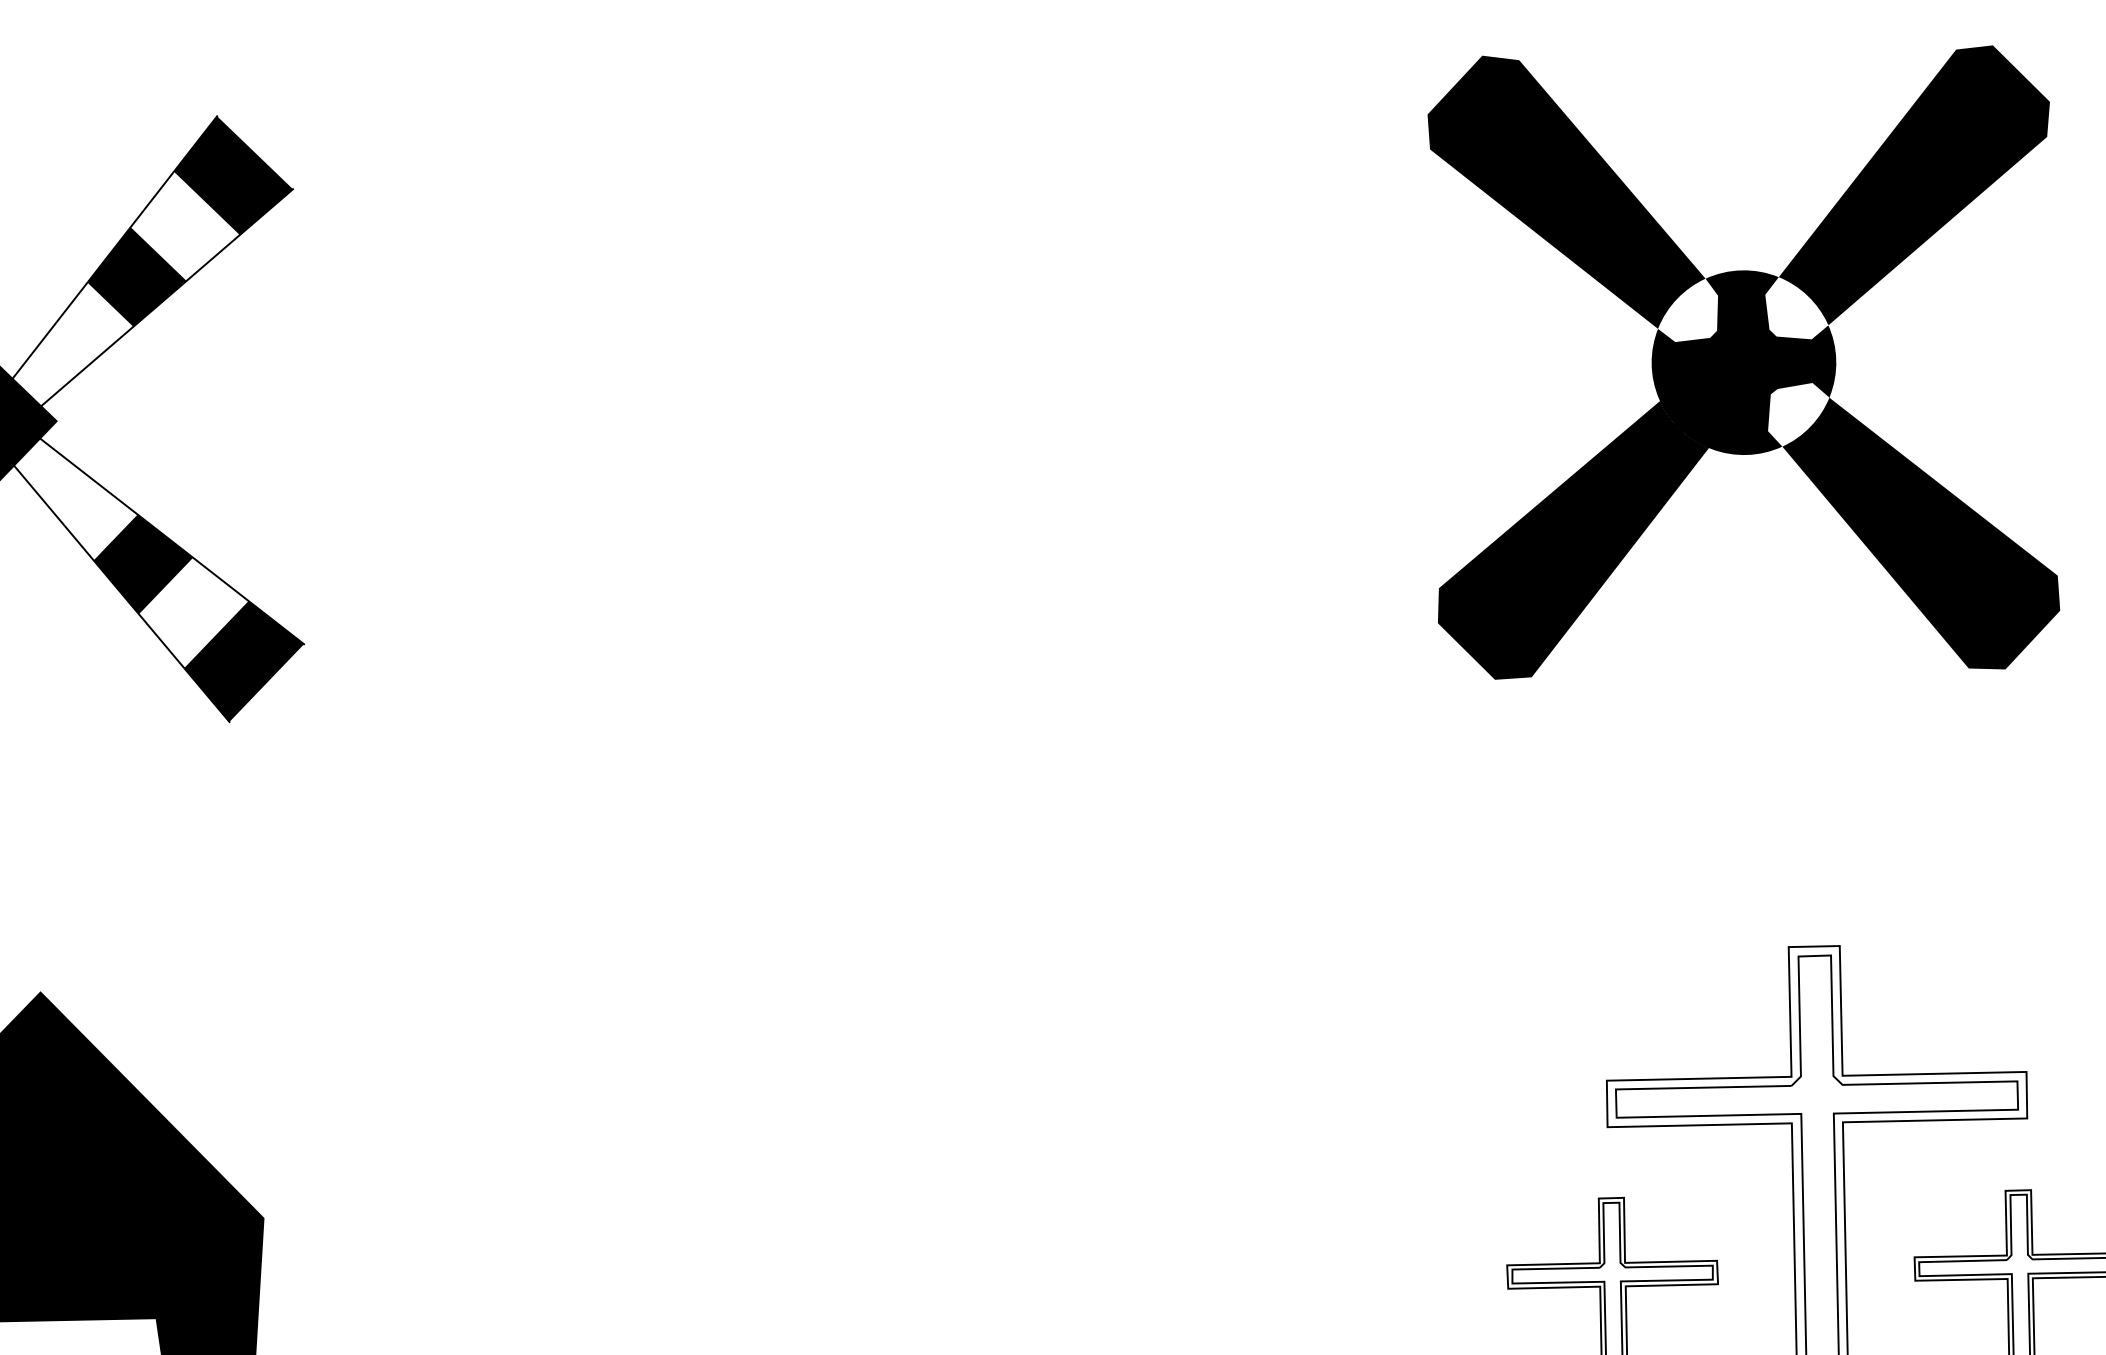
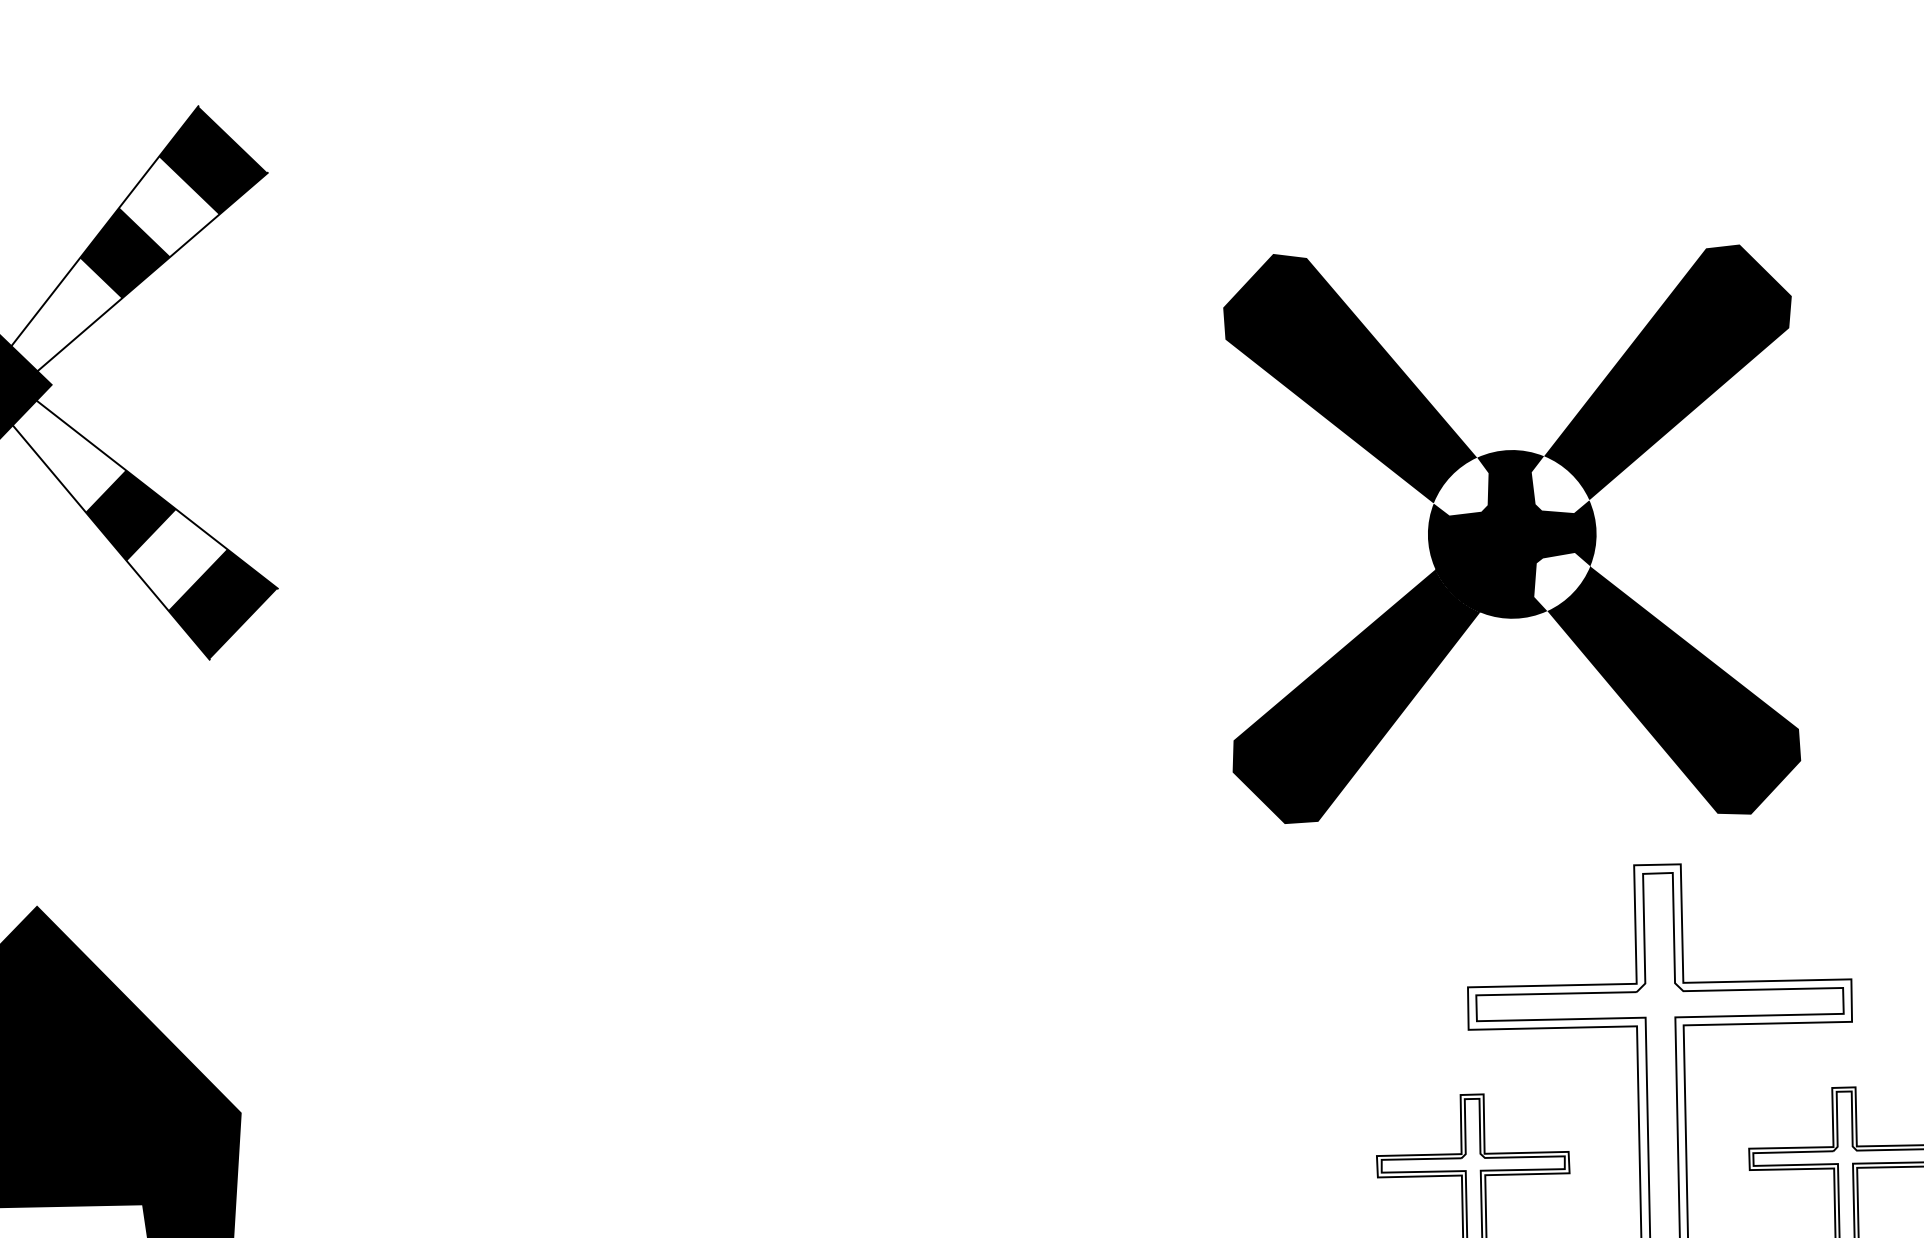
part: (1744, 361) -> (1512, 533), moved

